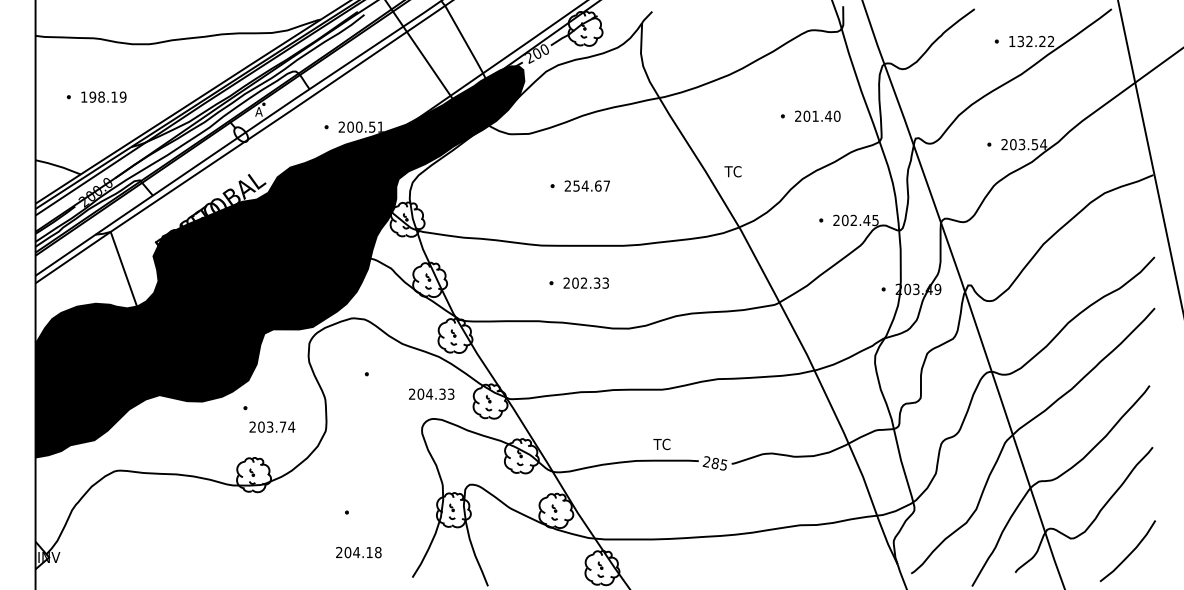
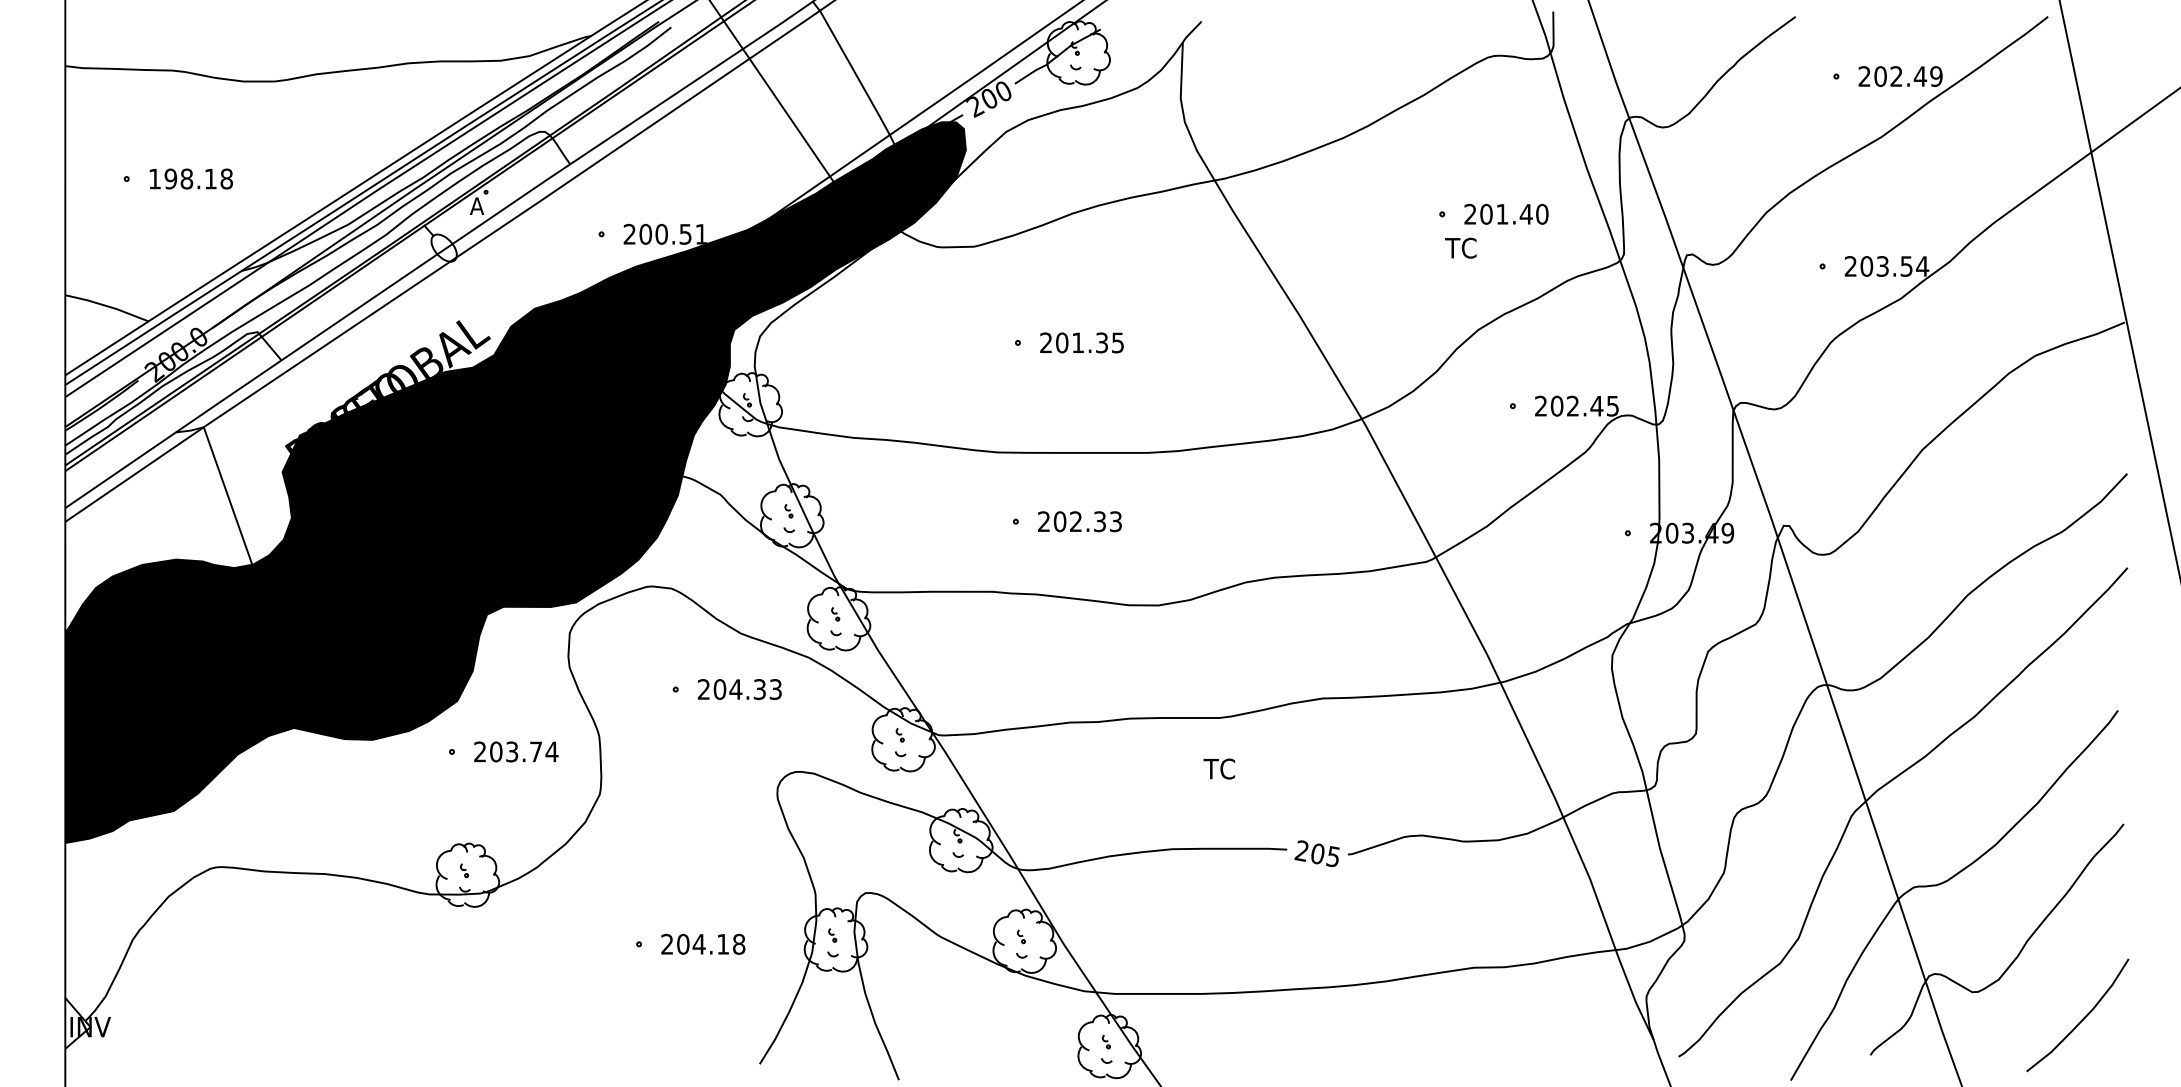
text: (1031, 41) -> (1900, 76), 132.22 -> 202.49
text: (122, 96) -> (225, 177), 198.19 -> 198.18
text: (732, 171) -> (1459, 247), moved
text: (591, 185) -> (1089, 341), 254.67 -> 201.35
text: (431, 393) -> (739, 688), moved
text: (272, 426) -> (516, 750), moved
text: (661, 444) -> (1218, 769), moved
text: (714, 463) -> (1316, 853), 285 -> 205
text: (358, 552) -> (702, 944), moved

